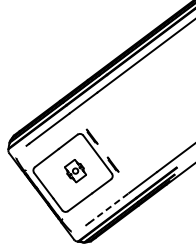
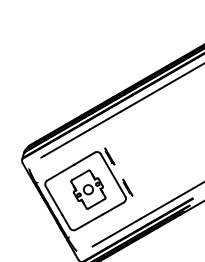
part: (75, 170) -> (88, 189), size x1.67
line: (109, 207) -> (118, 231), dashed -> solid

